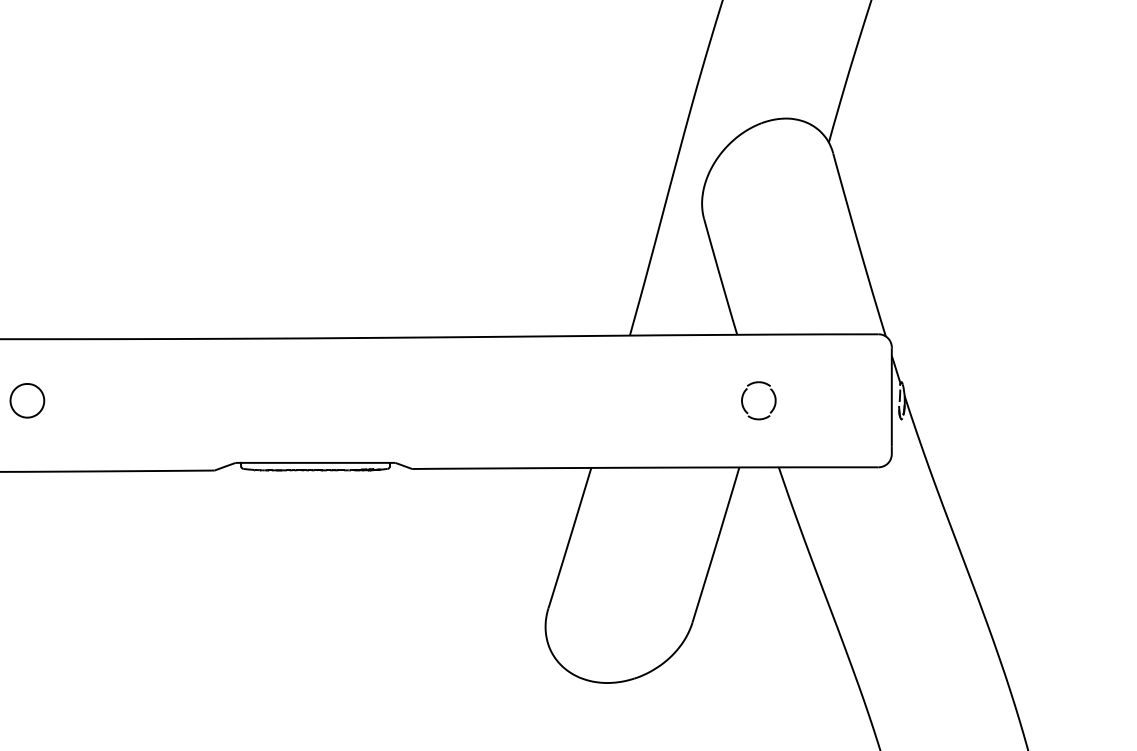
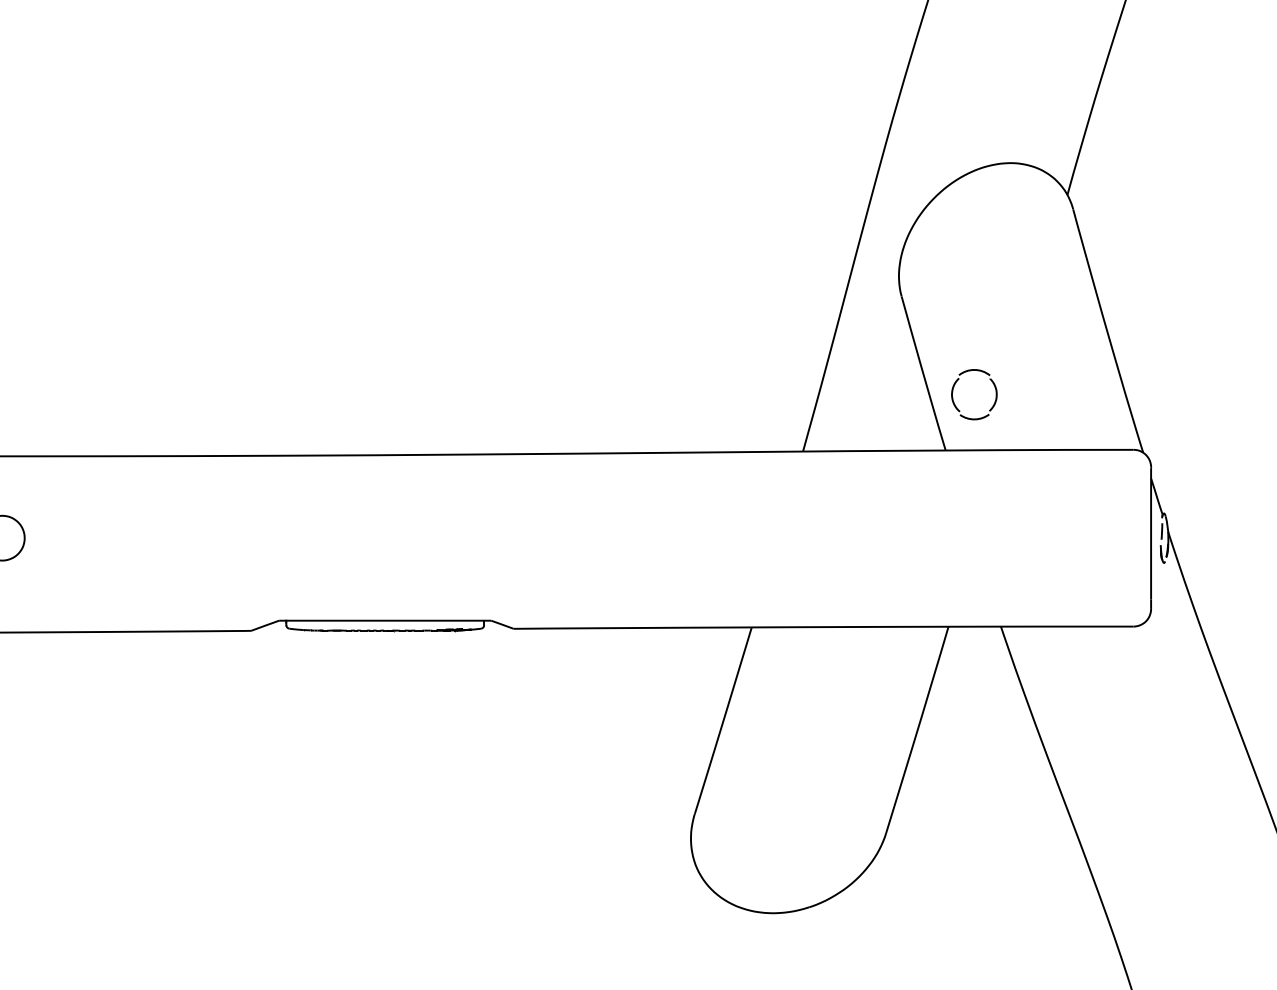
part: (743, 398) -> (954, 391), moved

